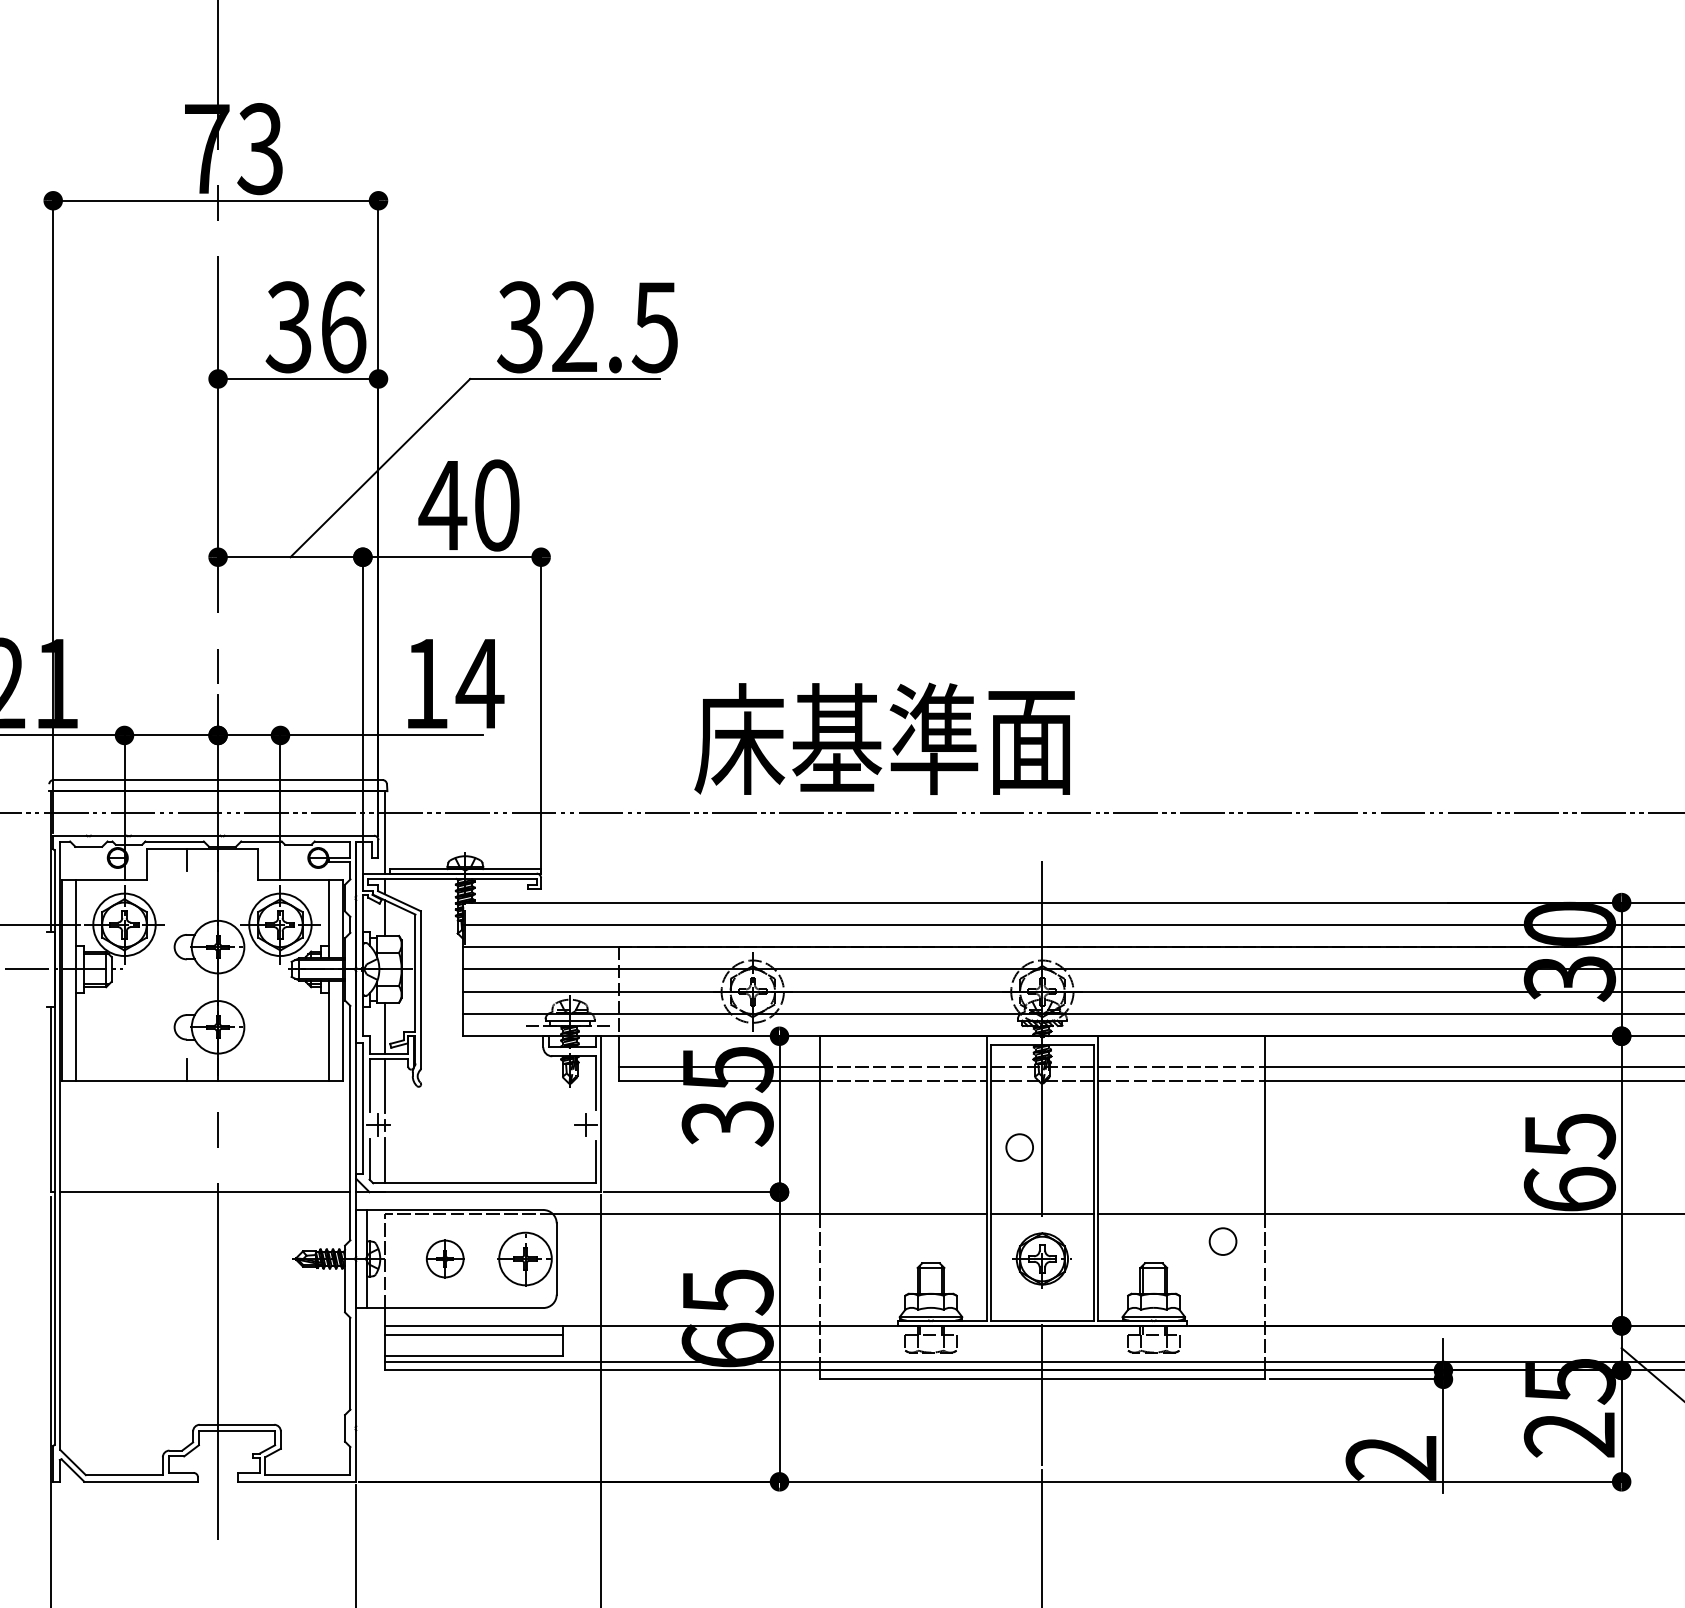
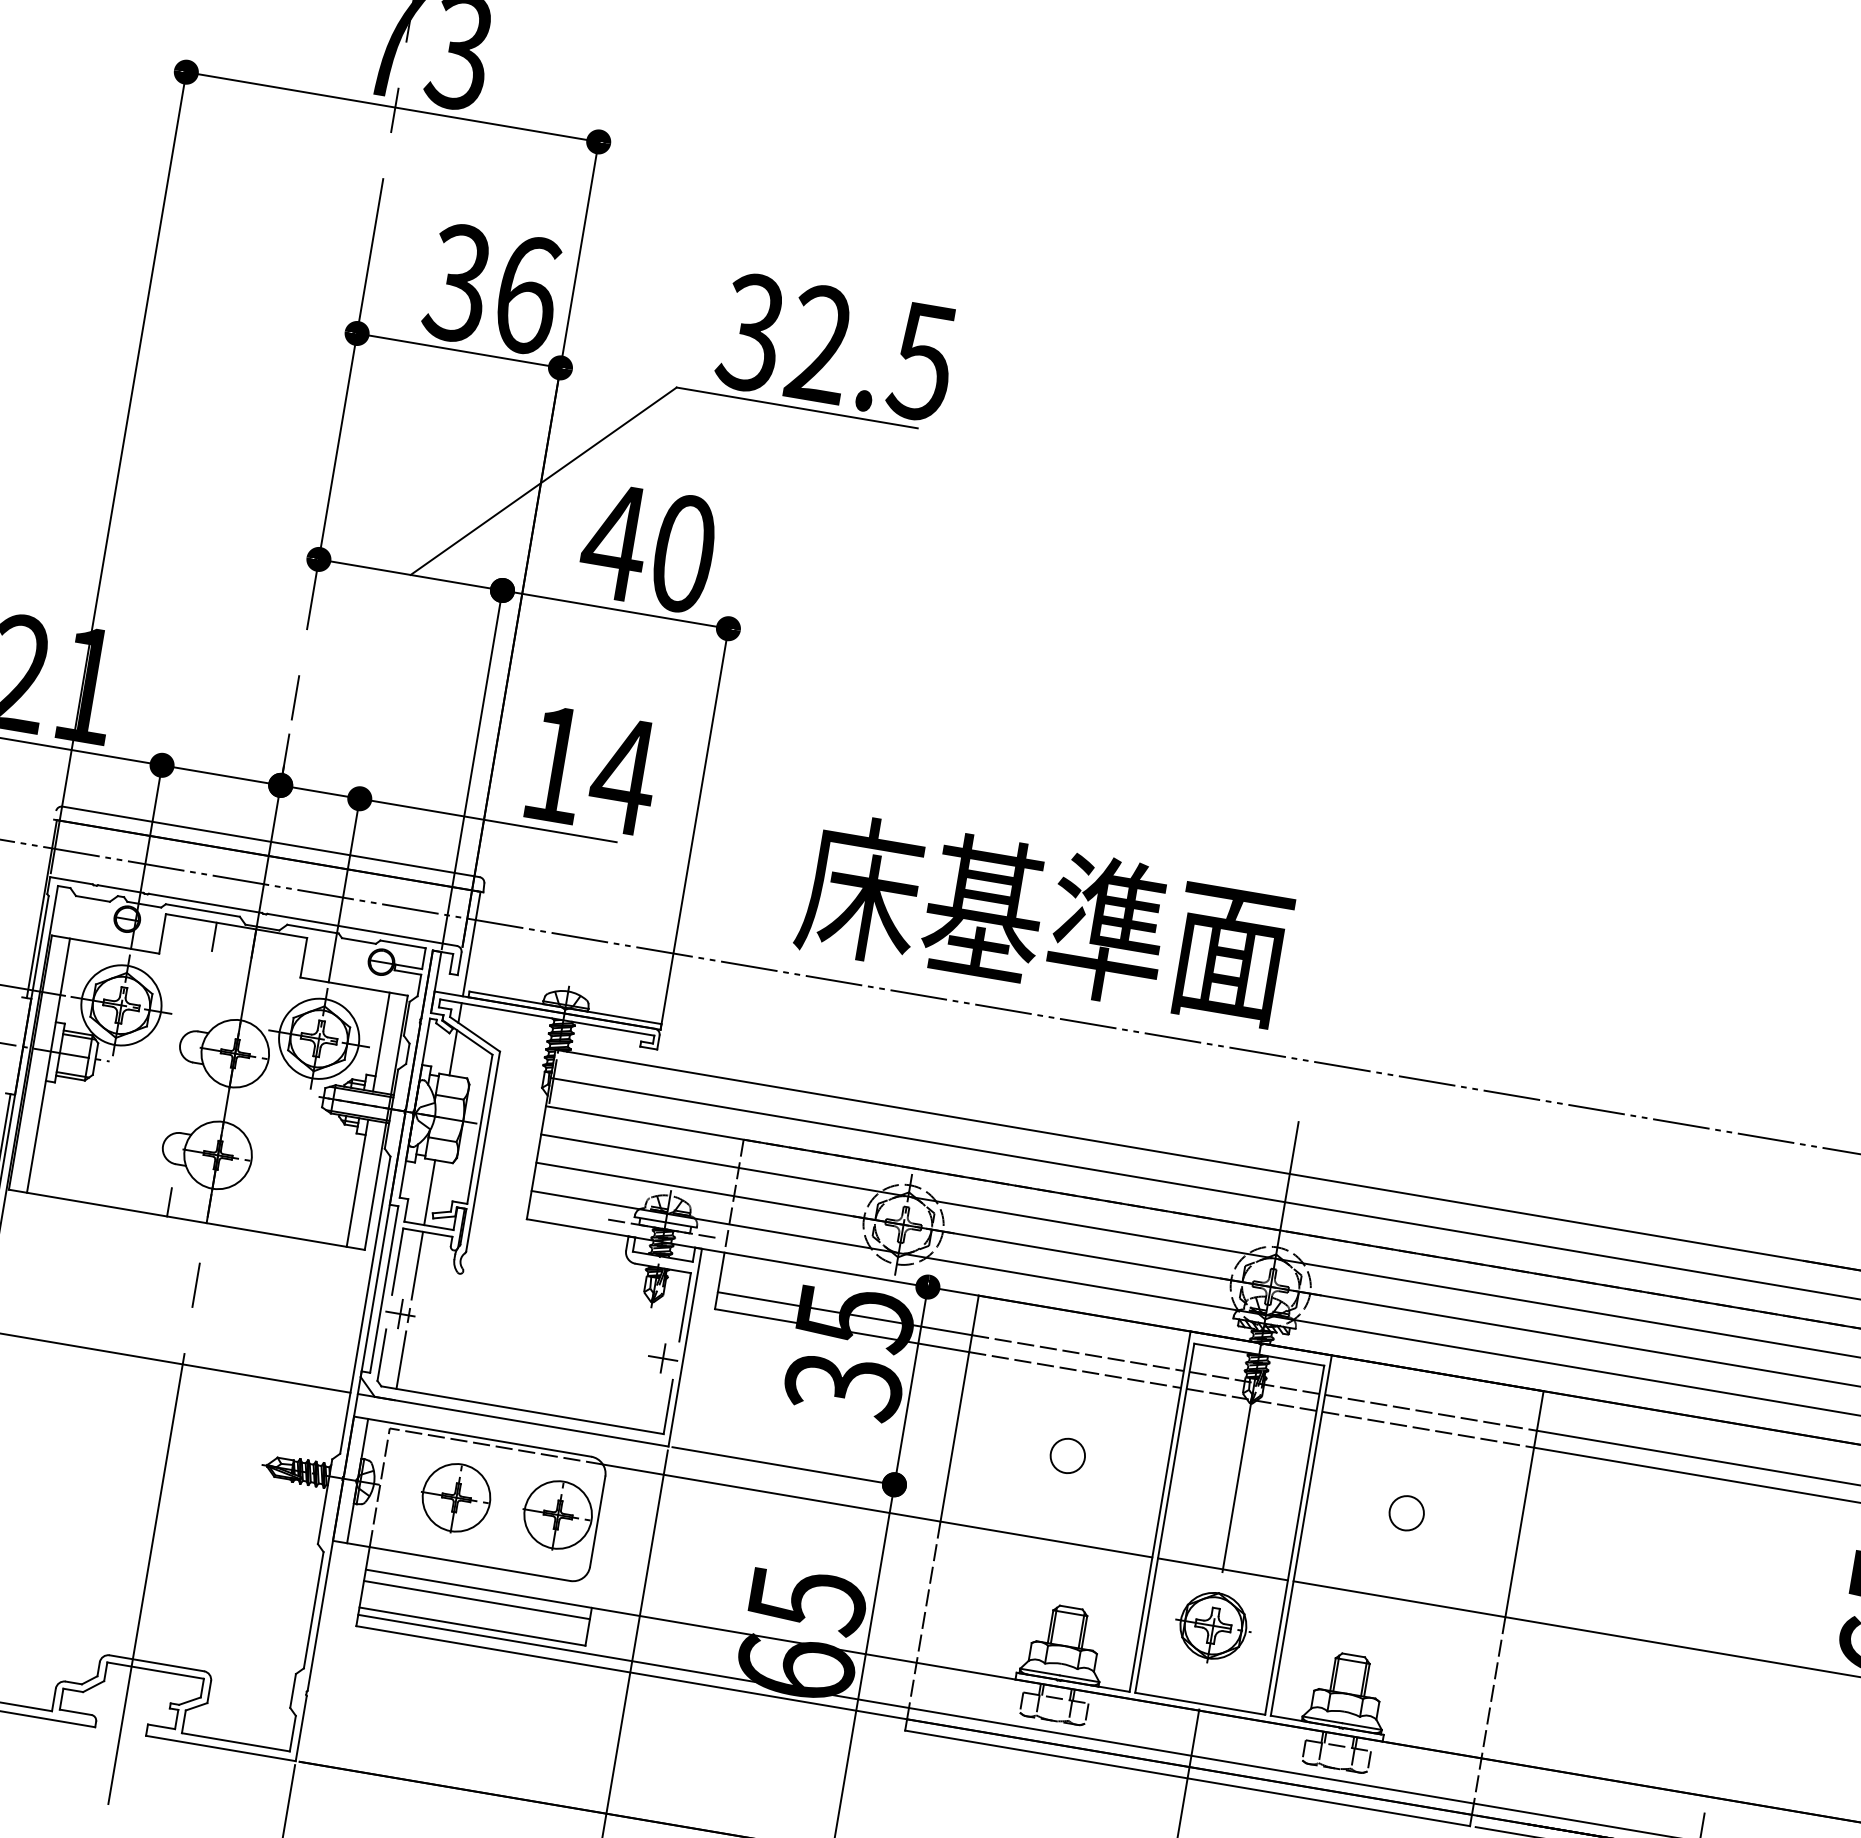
text: (884, 738) -> (1044, 918), moved
circle: (1019, 1147) -> (1067, 1455), moved
circle: (1222, 1241) -> (1406, 1513), moved
part: (444, 1258) -> (455, 1496), size x1.43

